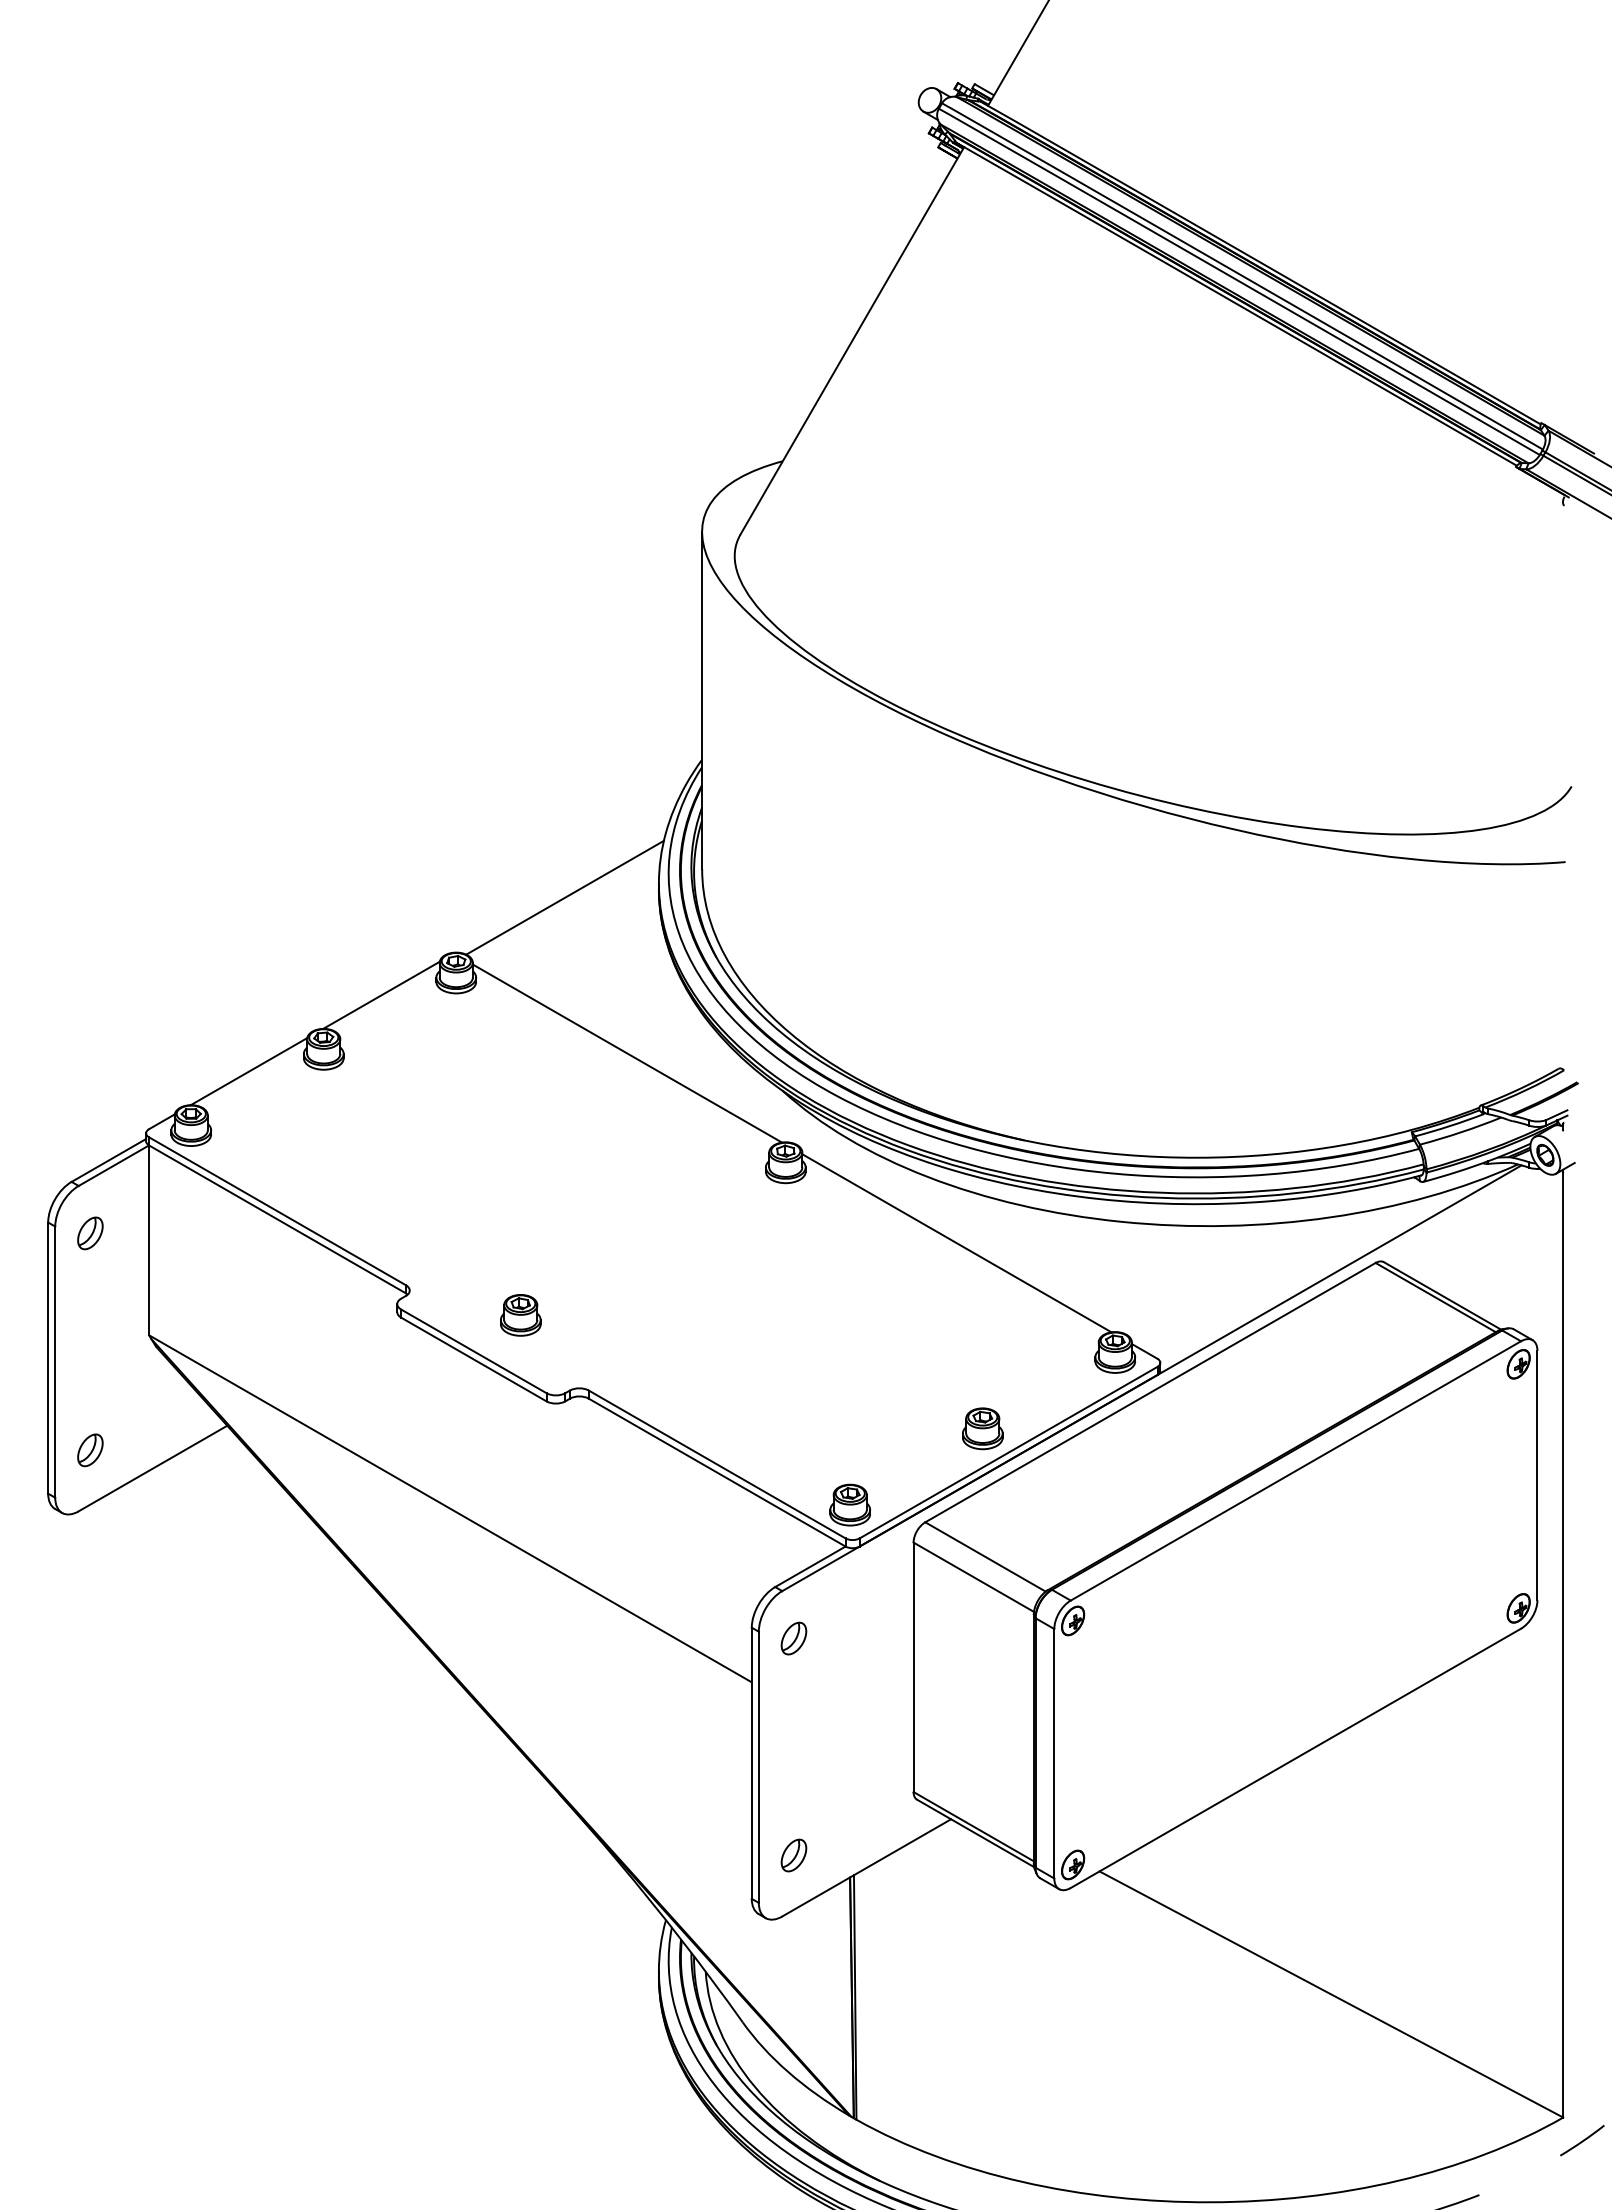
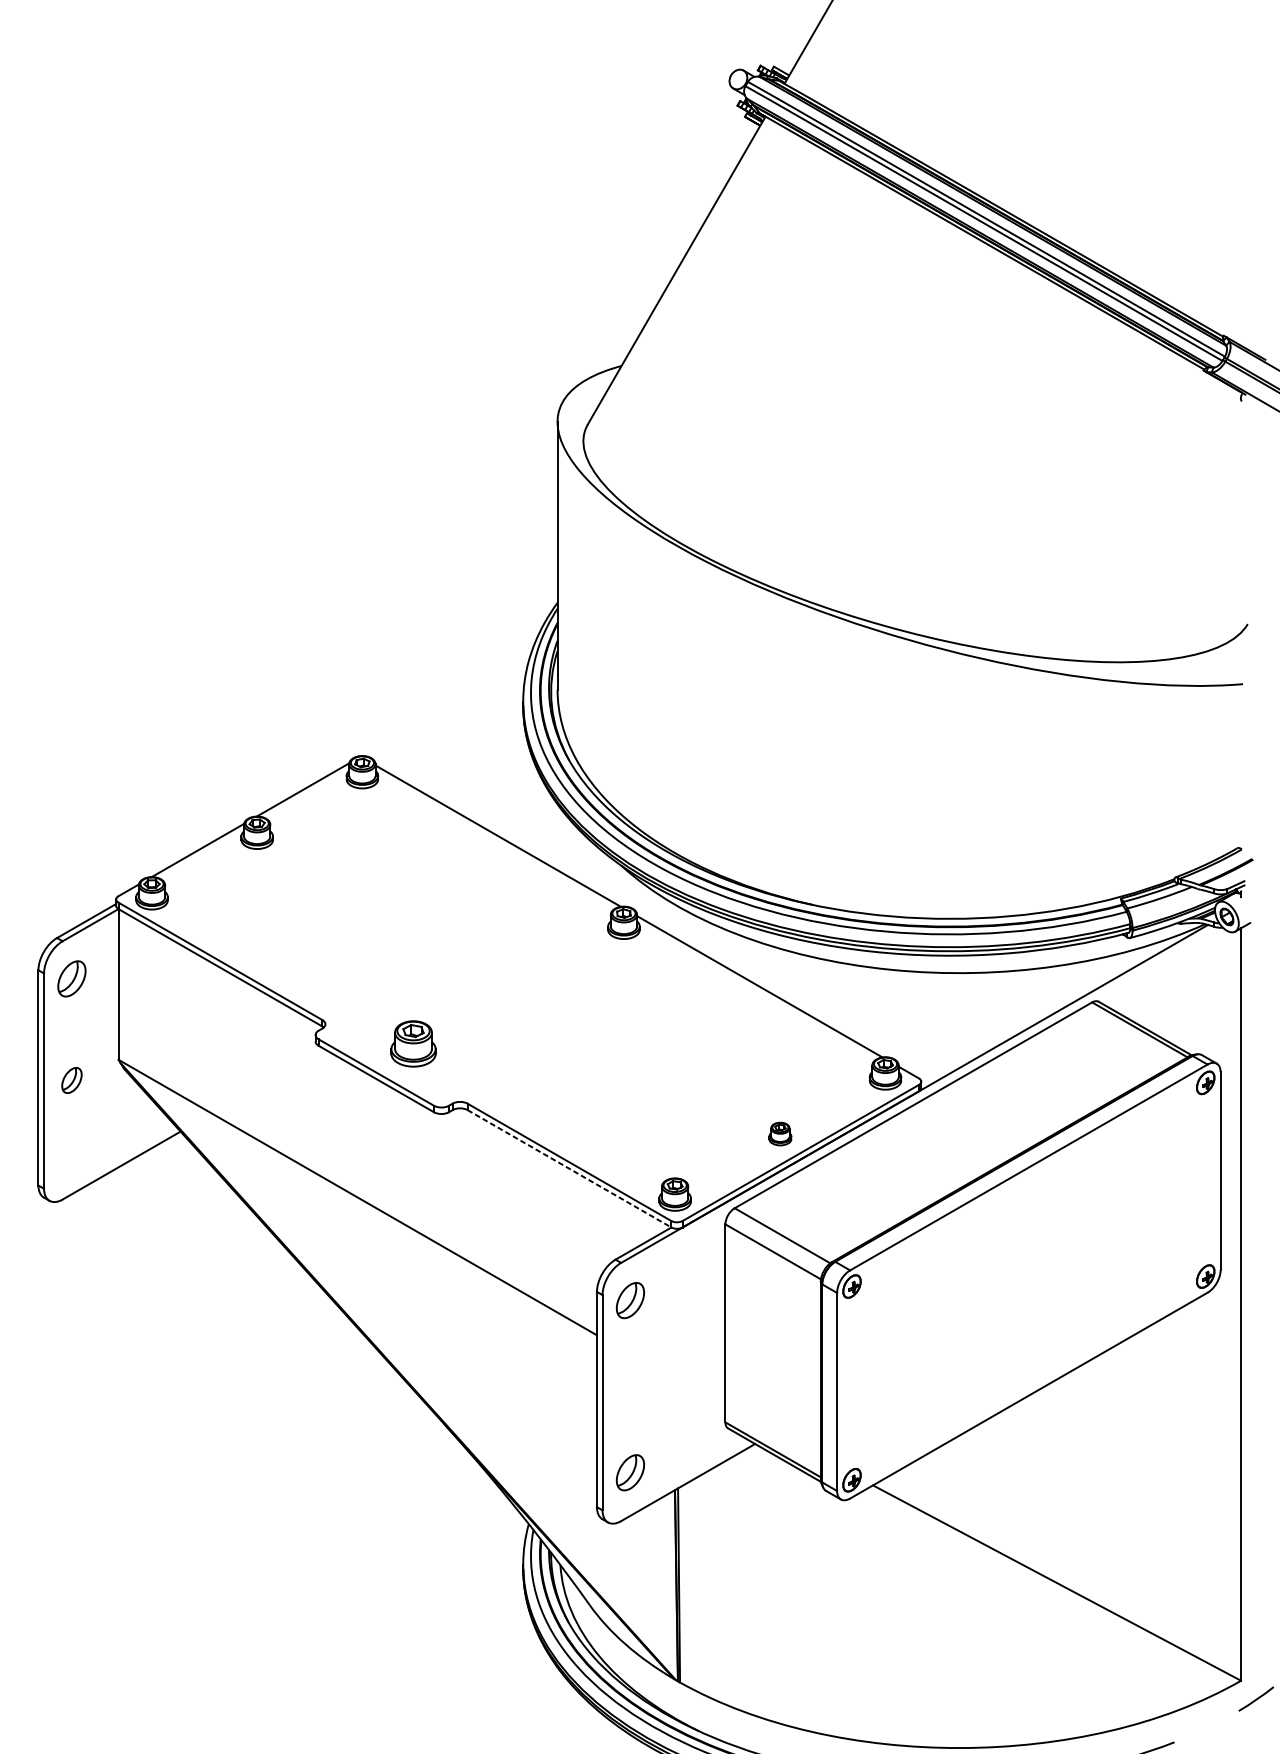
line: (564, 897) -> (448, 712), removed
part: (90, 1233) -> (72, 979), size x1.4
part: (520, 1315) -> (413, 1044), size x1.4
part: (982, 1428) -> (780, 1133), size x0.7
part: (90, 1450) -> (72, 1080), moved
line: (717, 1472) -> (569, 1168), solid -> dashed
part: (793, 1638) -> (630, 1300), size x1.4
part: (793, 1855) -> (630, 1472), size x1.4

